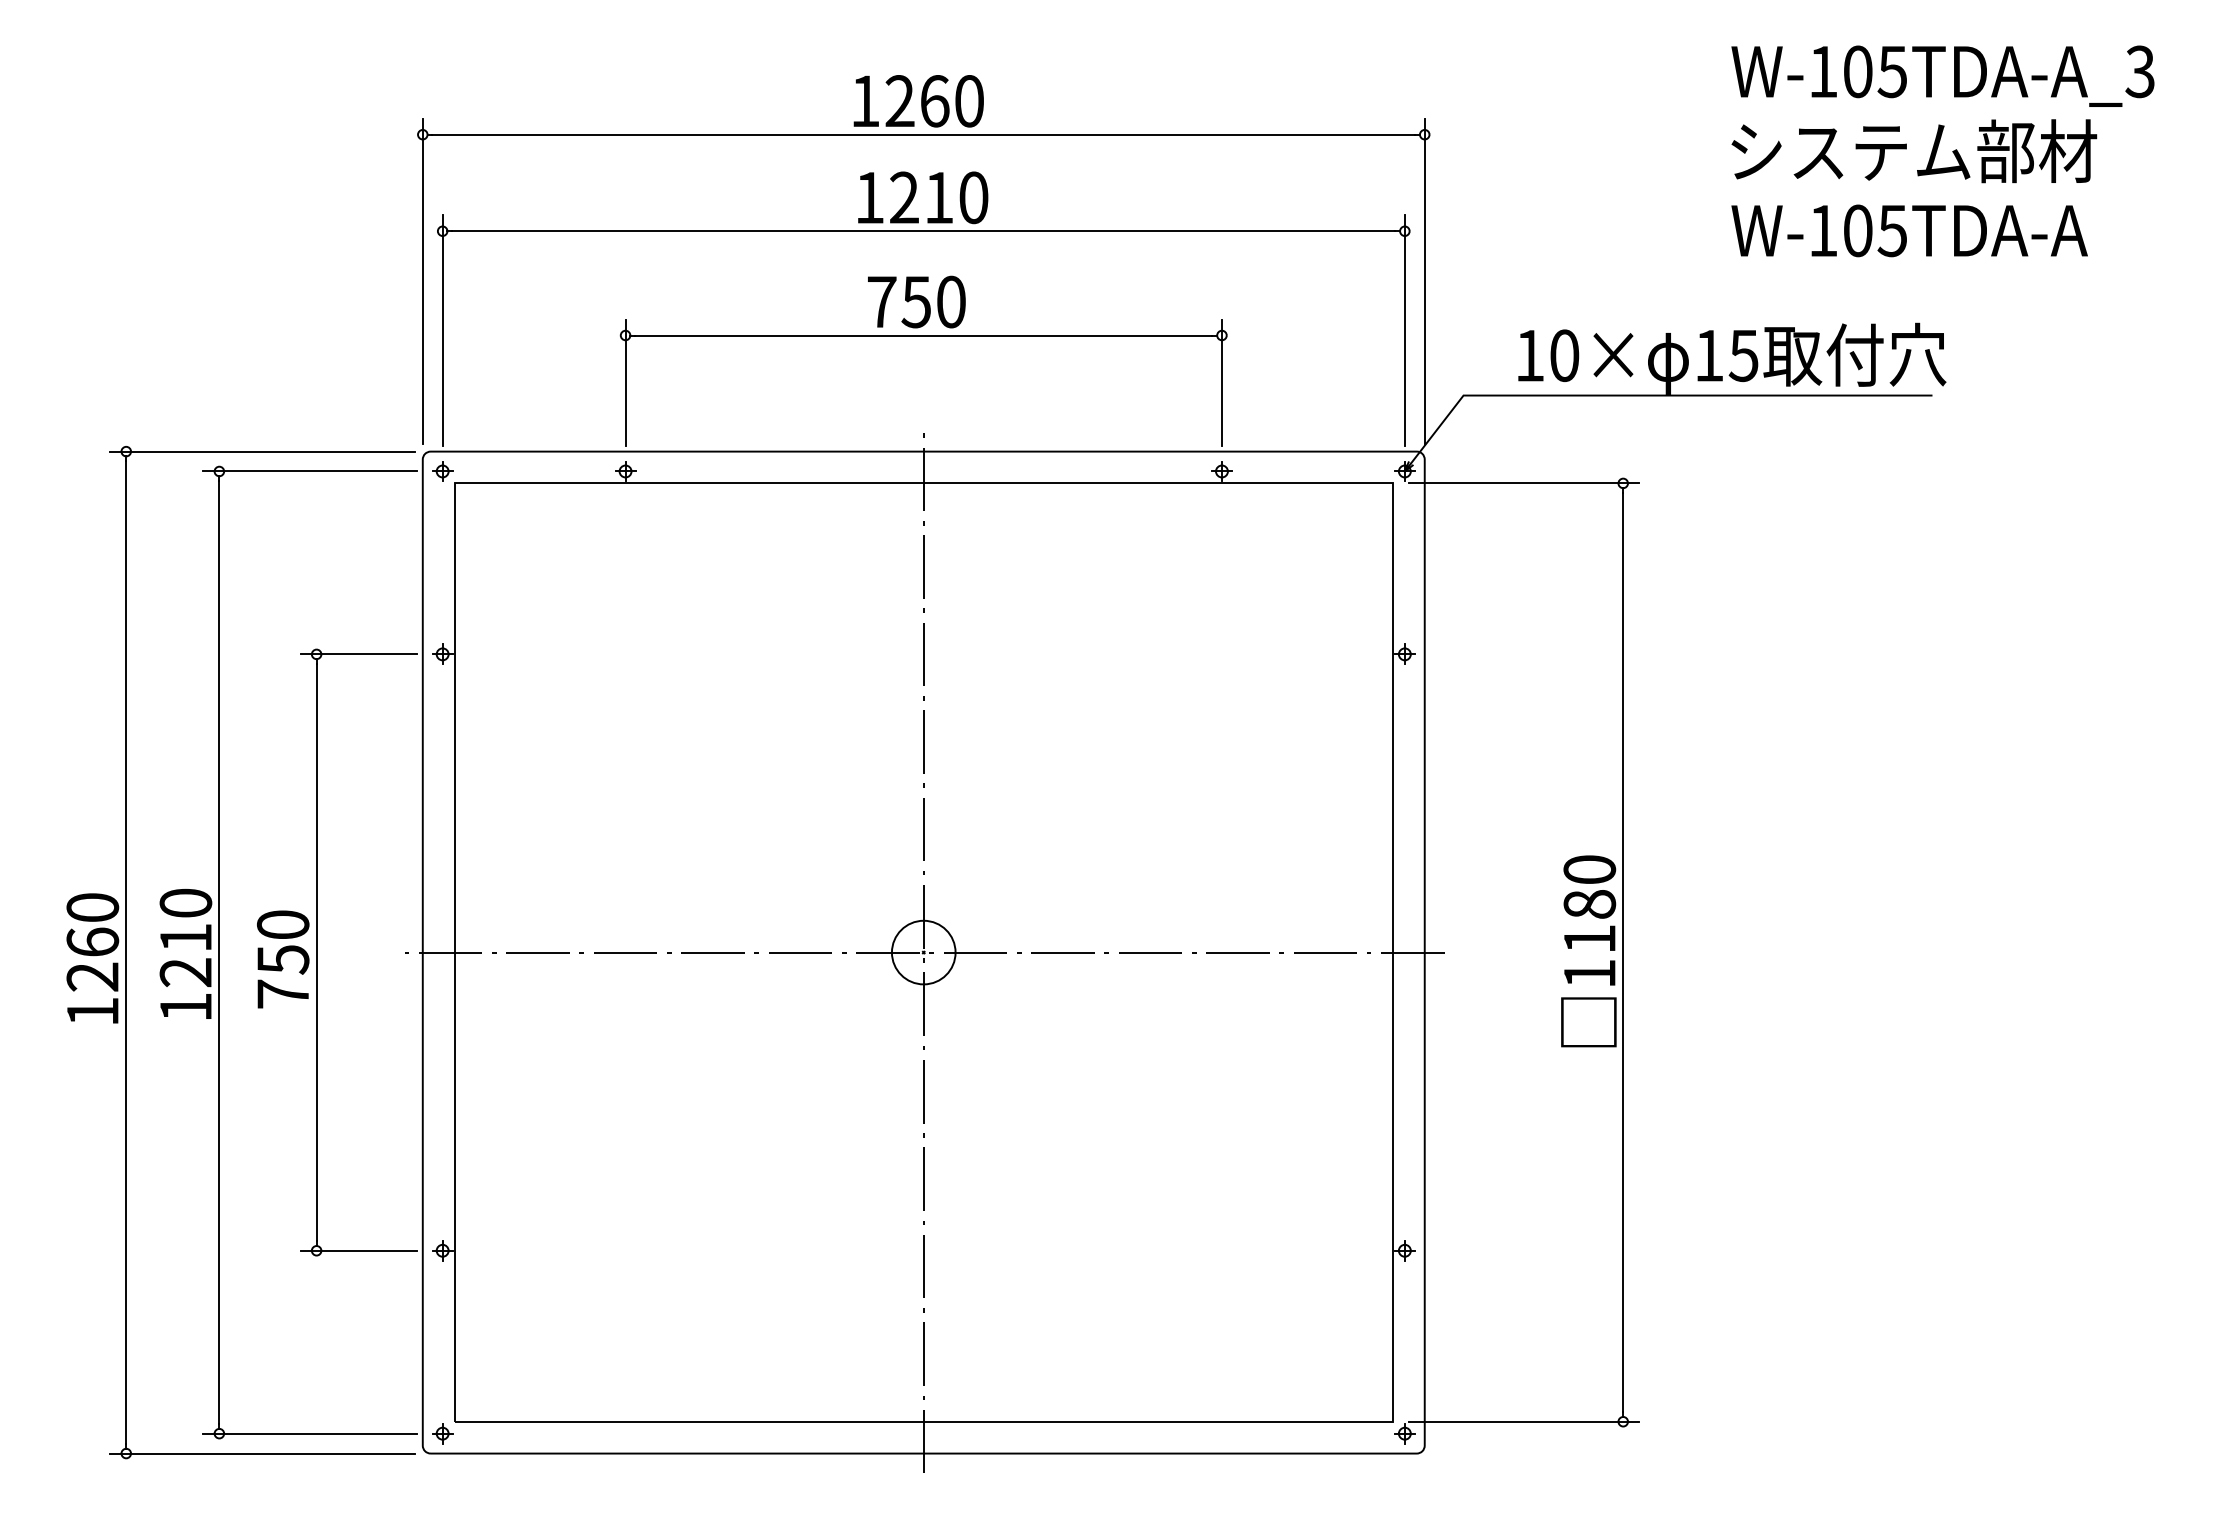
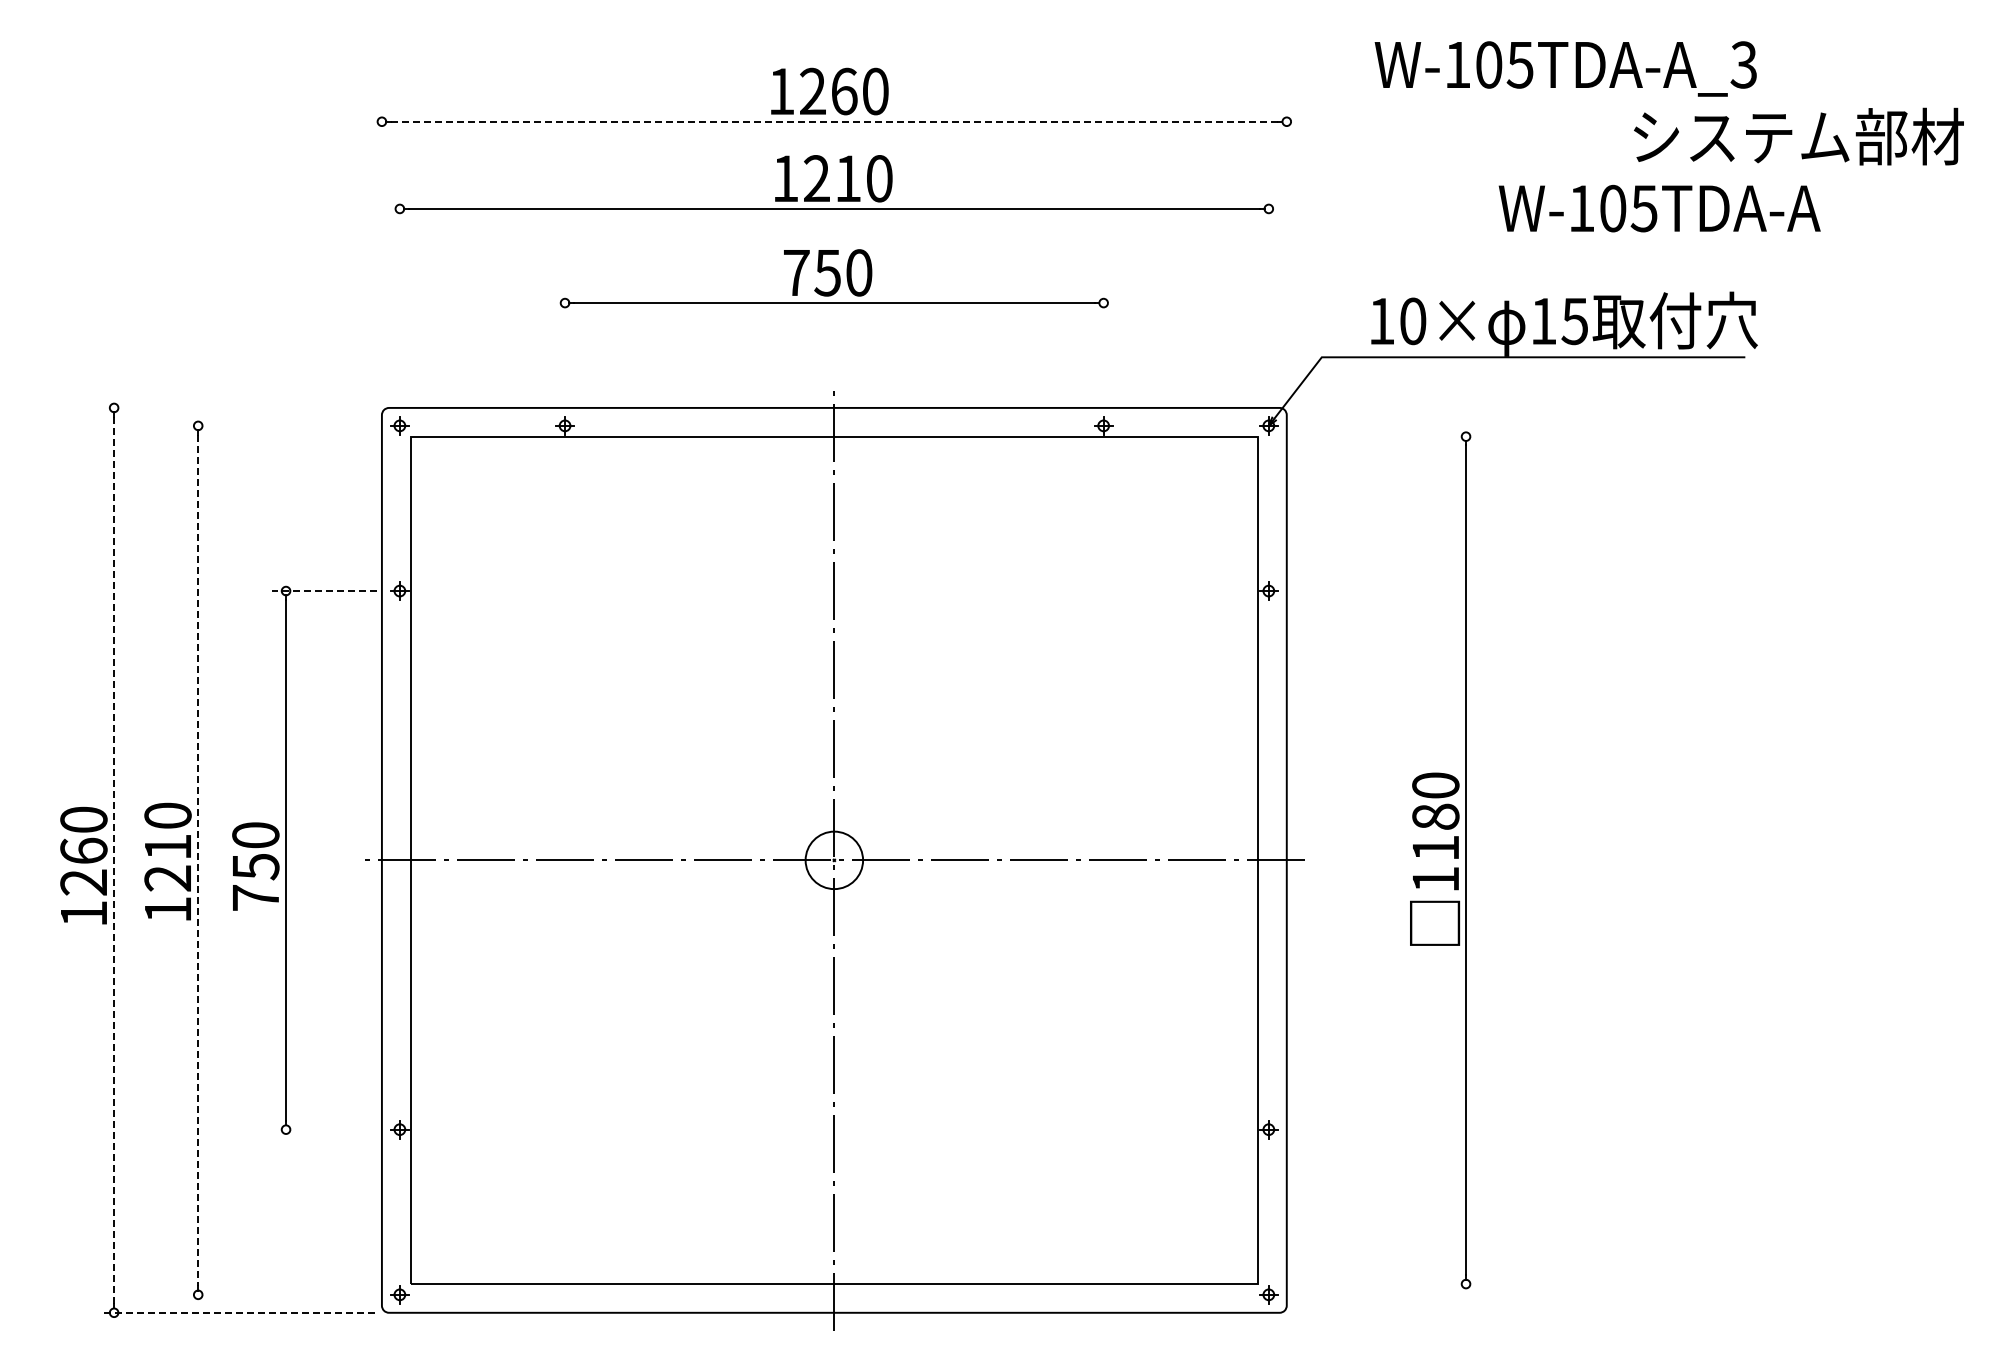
text: (1942, 75) -> (1565, 68), moved
line: (923, 134) -> (834, 121), solid -> dashed
text: (1913, 151) -> (1798, 136), moved
text: (1909, 230) -> (1659, 208), moved
line: (422, 280) -> (381, 253), removed
line: (1424, 280) -> (1286, 253), removed
line: (442, 330) -> (399, 298), removed
line: (1404, 330) -> (1268, 298), removed
line: (626, 382) -> (565, 345), removed
line: (1221, 382) -> (1103, 345), removed
line: (261, 451) -> (236, 407), removed
line: (309, 471) -> (279, 425), removed
line: (1524, 483) -> (1376, 436), removed
line: (358, 654) -> (323, 591), solid -> dashed
line: (126, 952) -> (114, 860), solid -> dashed
line: (219, 952) -> (198, 860), solid -> dashed
line: (358, 1250) -> (323, 1129), removed
line: (1524, 1422) -> (1376, 1284), removed
line: (309, 1433) -> (279, 1294), removed
line: (261, 1453) -> (236, 1312), solid -> dashed

